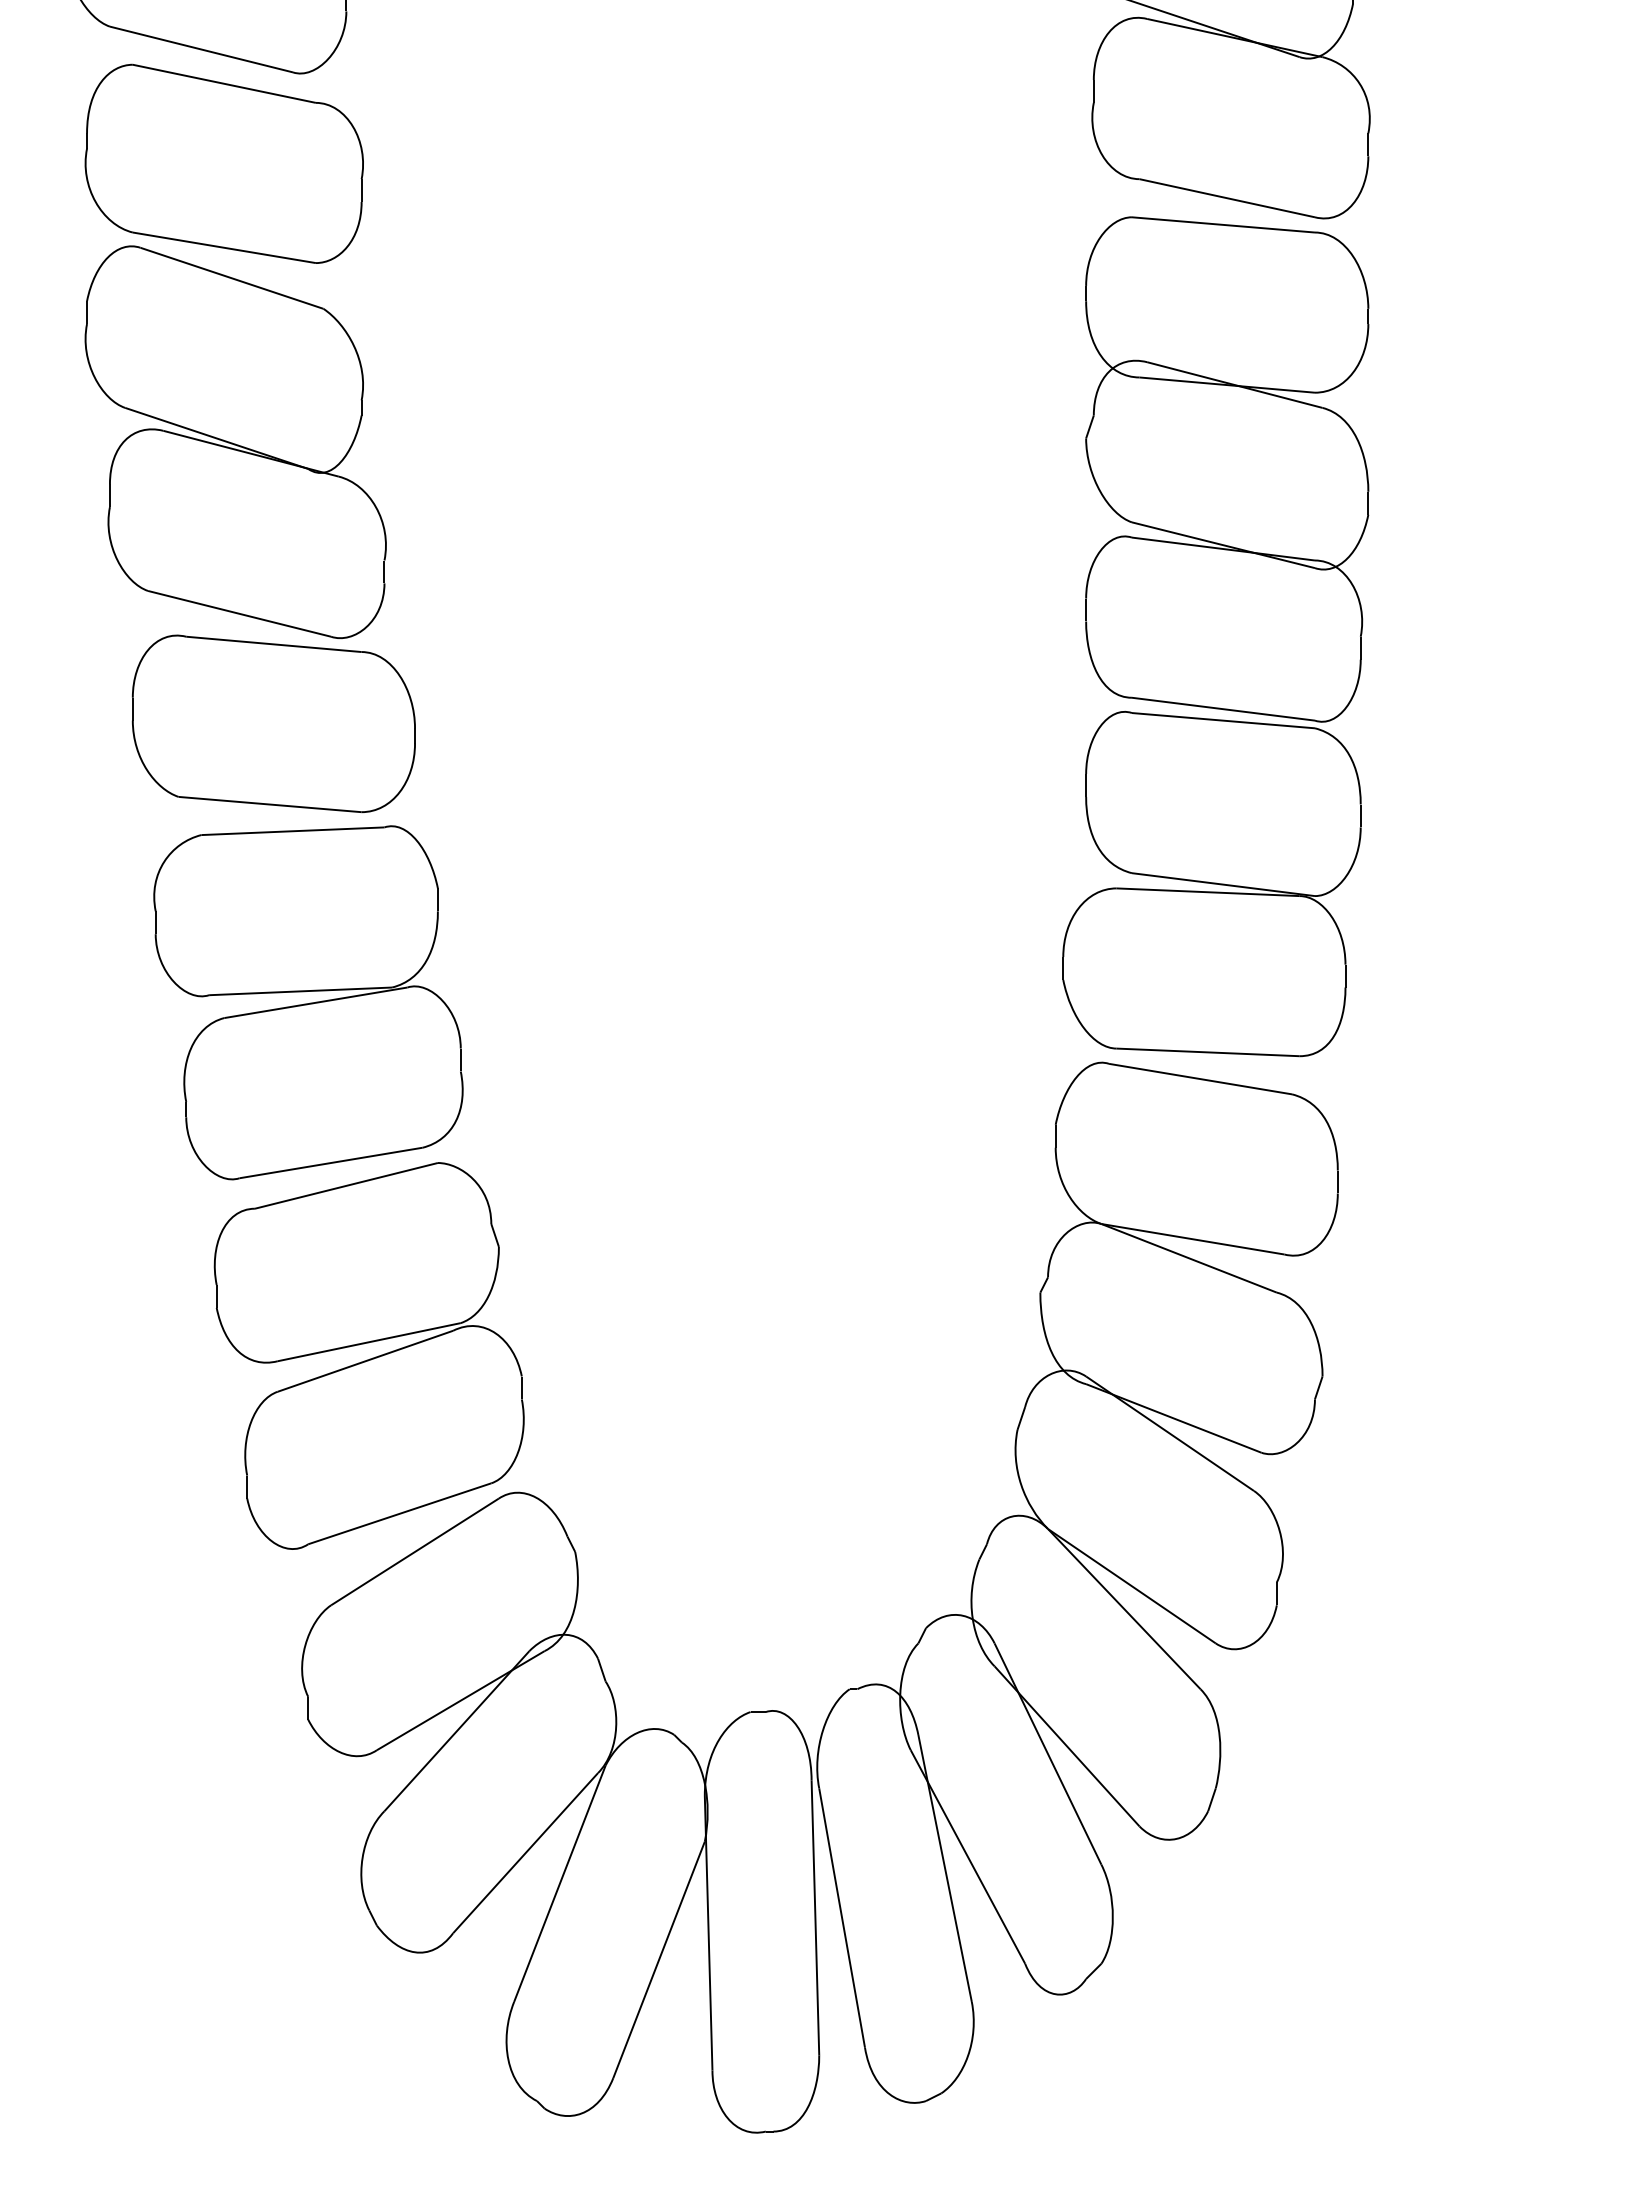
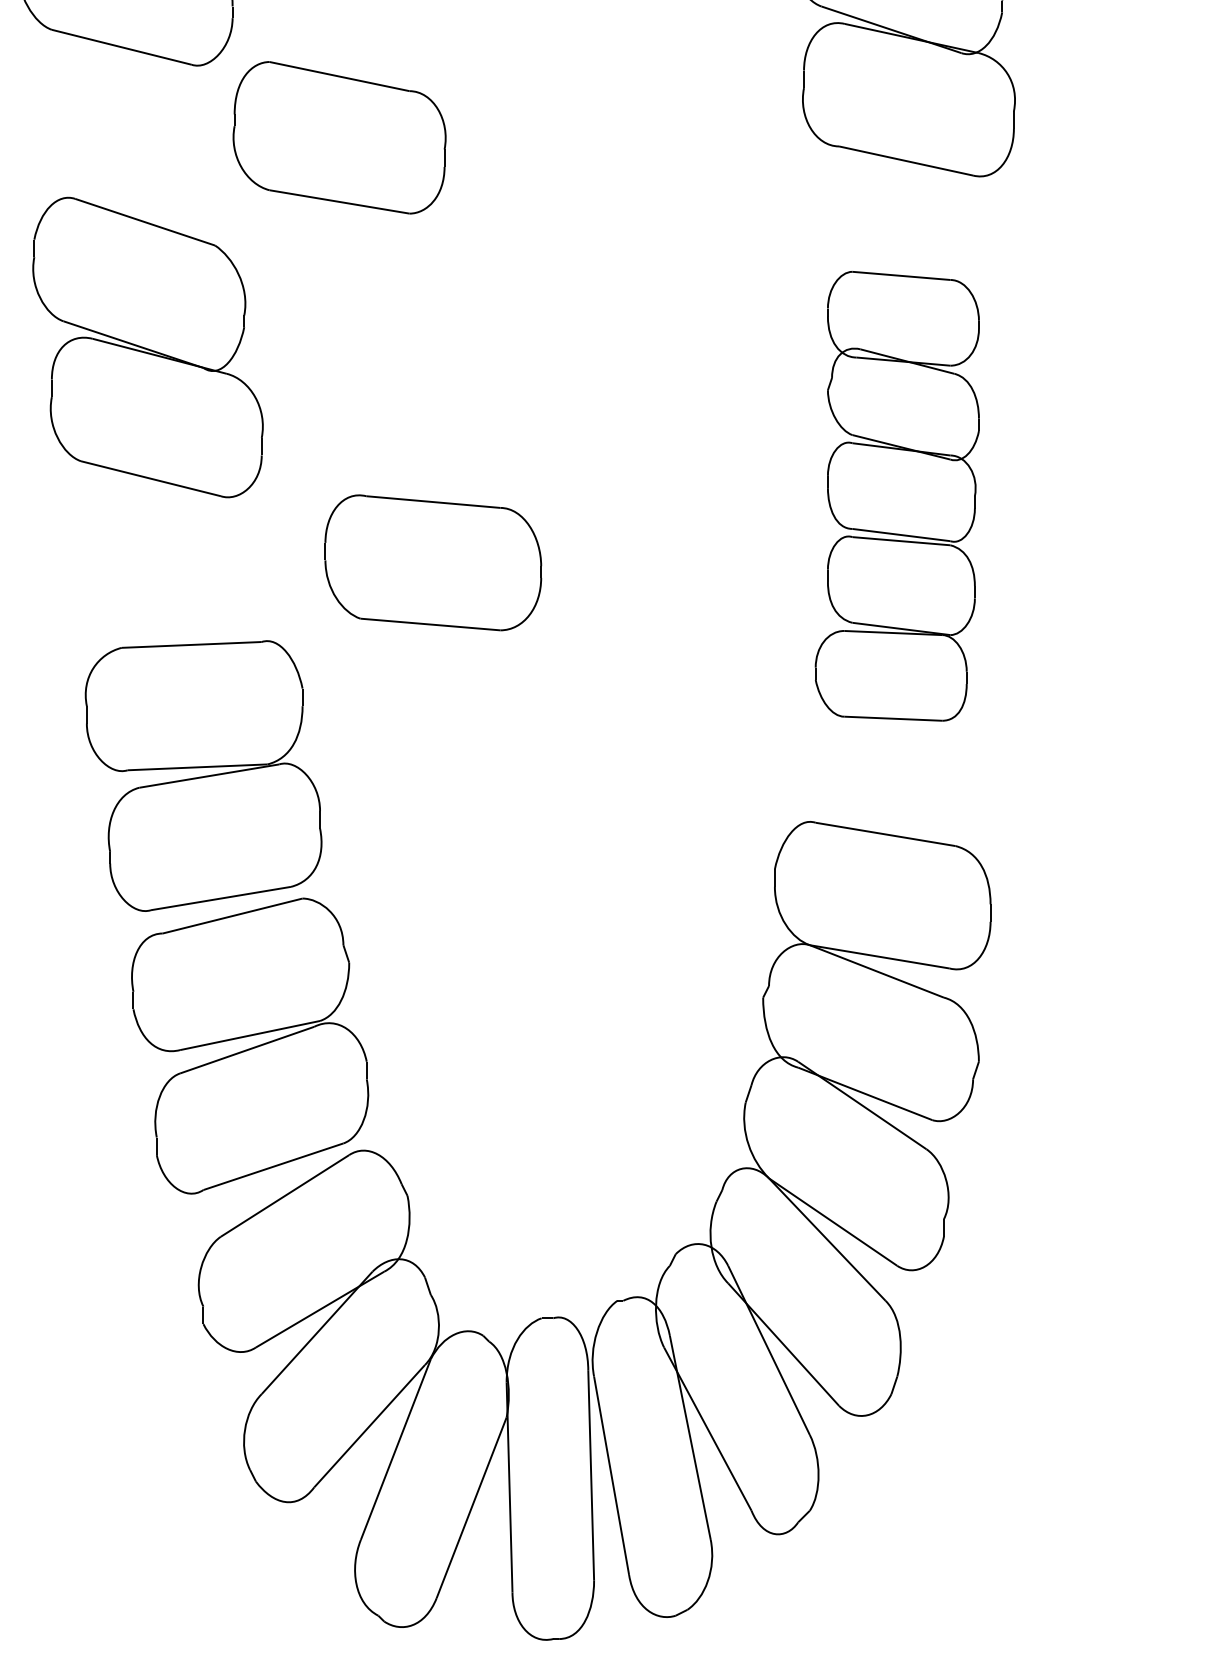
part: (223, 163) -> (338, 137), moved
part: (1215, 636) -> (897, 496), size x0.7
part: (273, 723) -> (433, 562), moved

